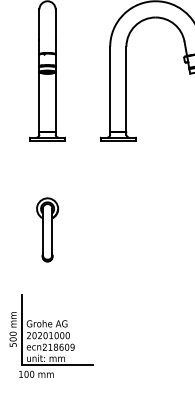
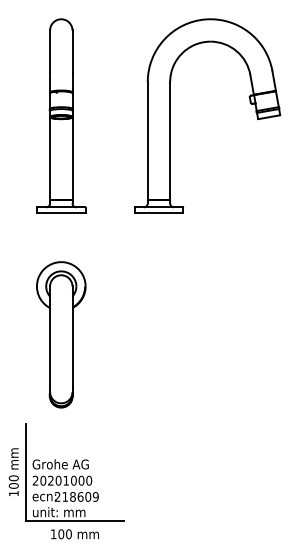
part: (47, 229) -> (61, 334), size x1.67
text: (12, 344) -> (13, 493), 500 -> 100
text: (36, 374) -> (74, 534), moved

